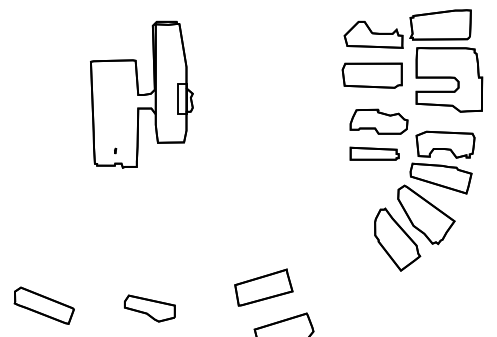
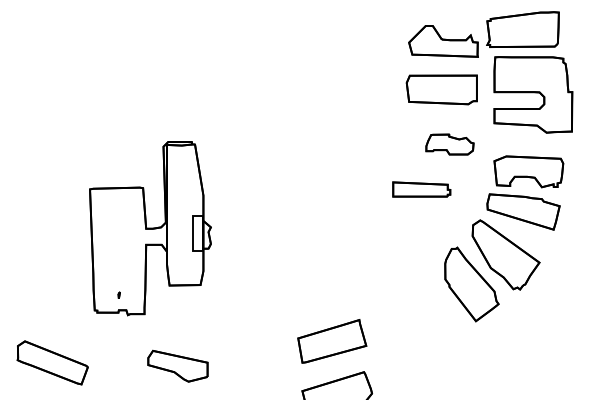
part: (141, 94) -> (150, 228), moved
part: (378, 121) -> (449, 144), size x0.7
part: (374, 153) -> (421, 189), moved
part: (264, 287) -> (332, 341), moved

